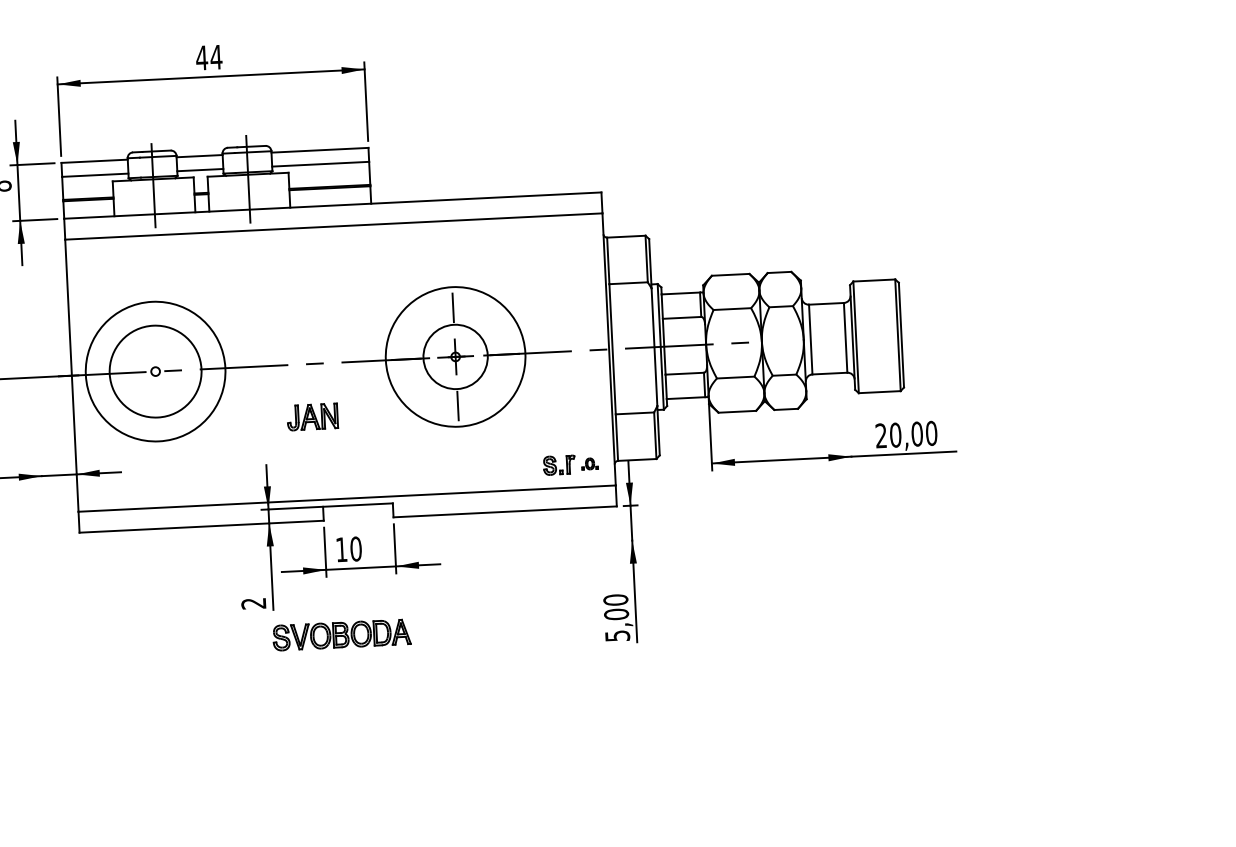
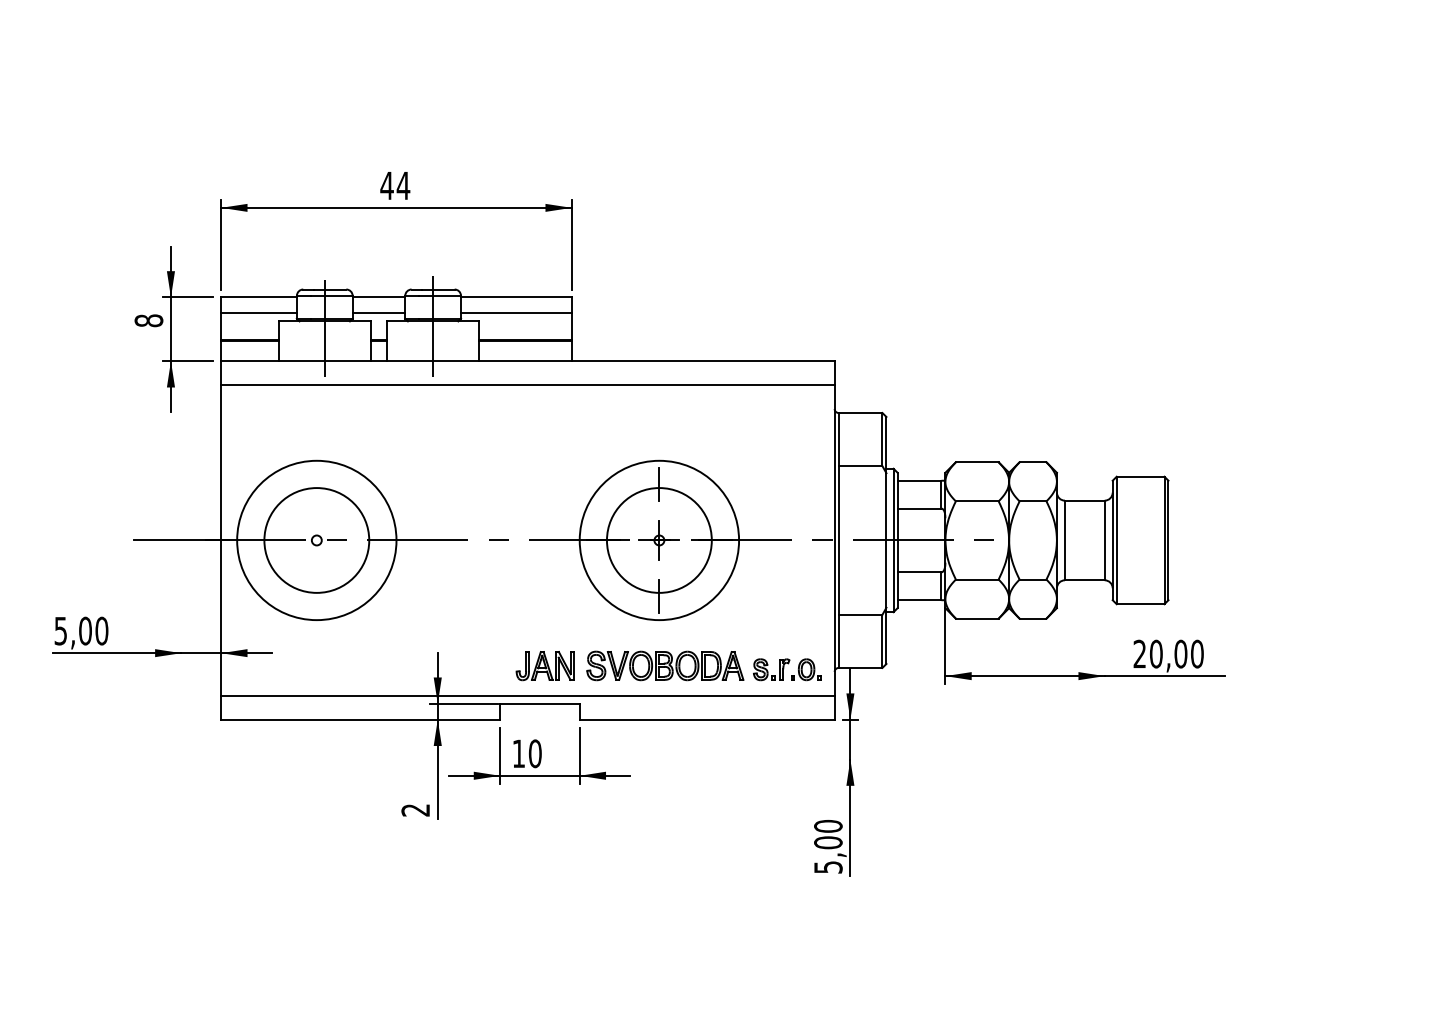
circle: (454, 357) -> (658, 540), size x1.43
part: (312, 417) -> (544, 666), moved
part: (589, 463) -> (806, 669), size x1.67
part: (342, 634) -> (665, 665), moved

